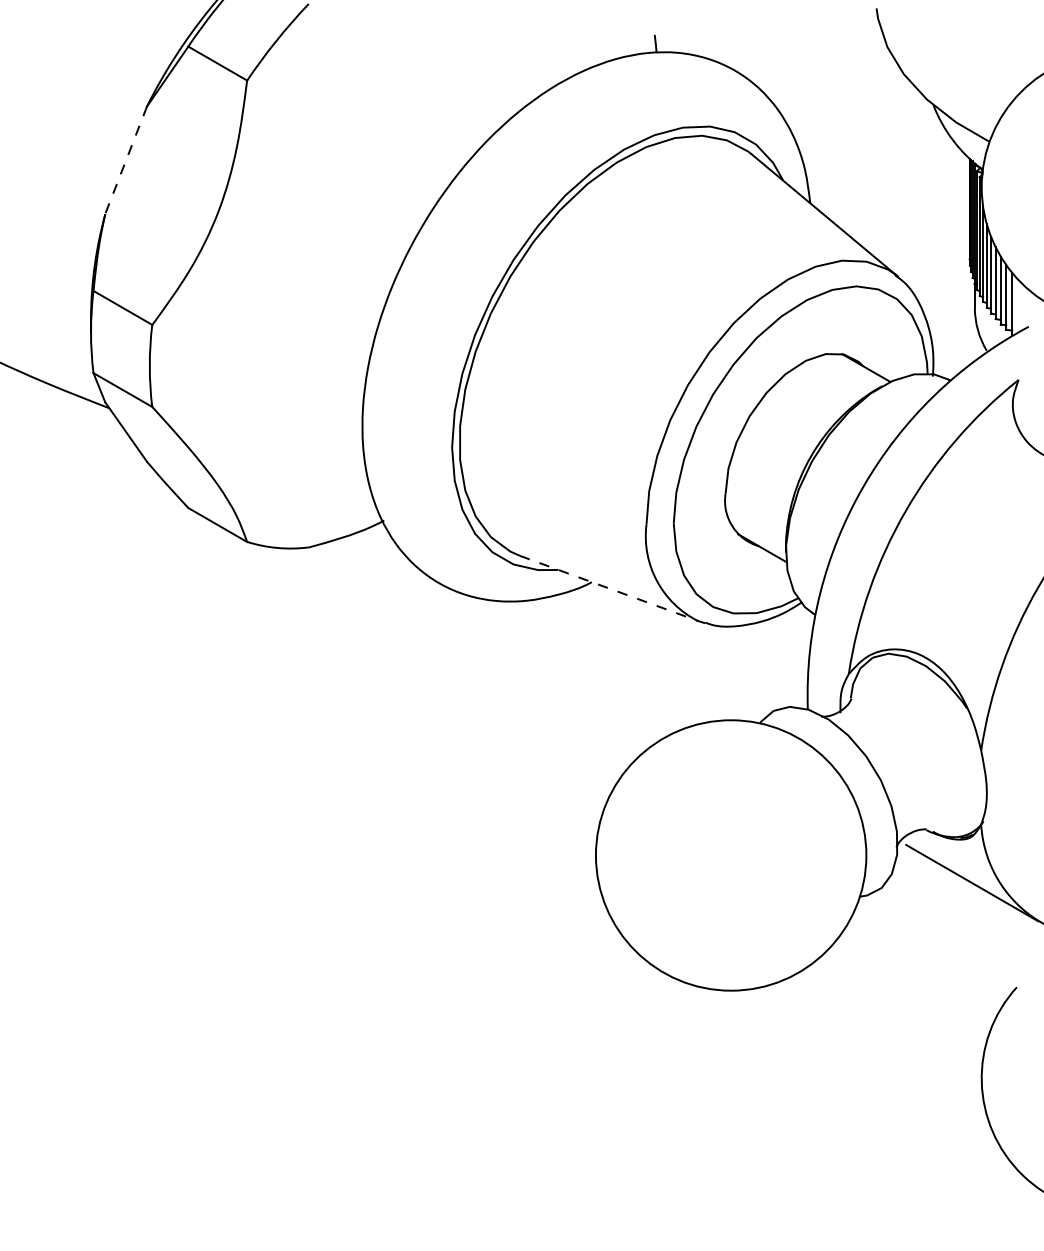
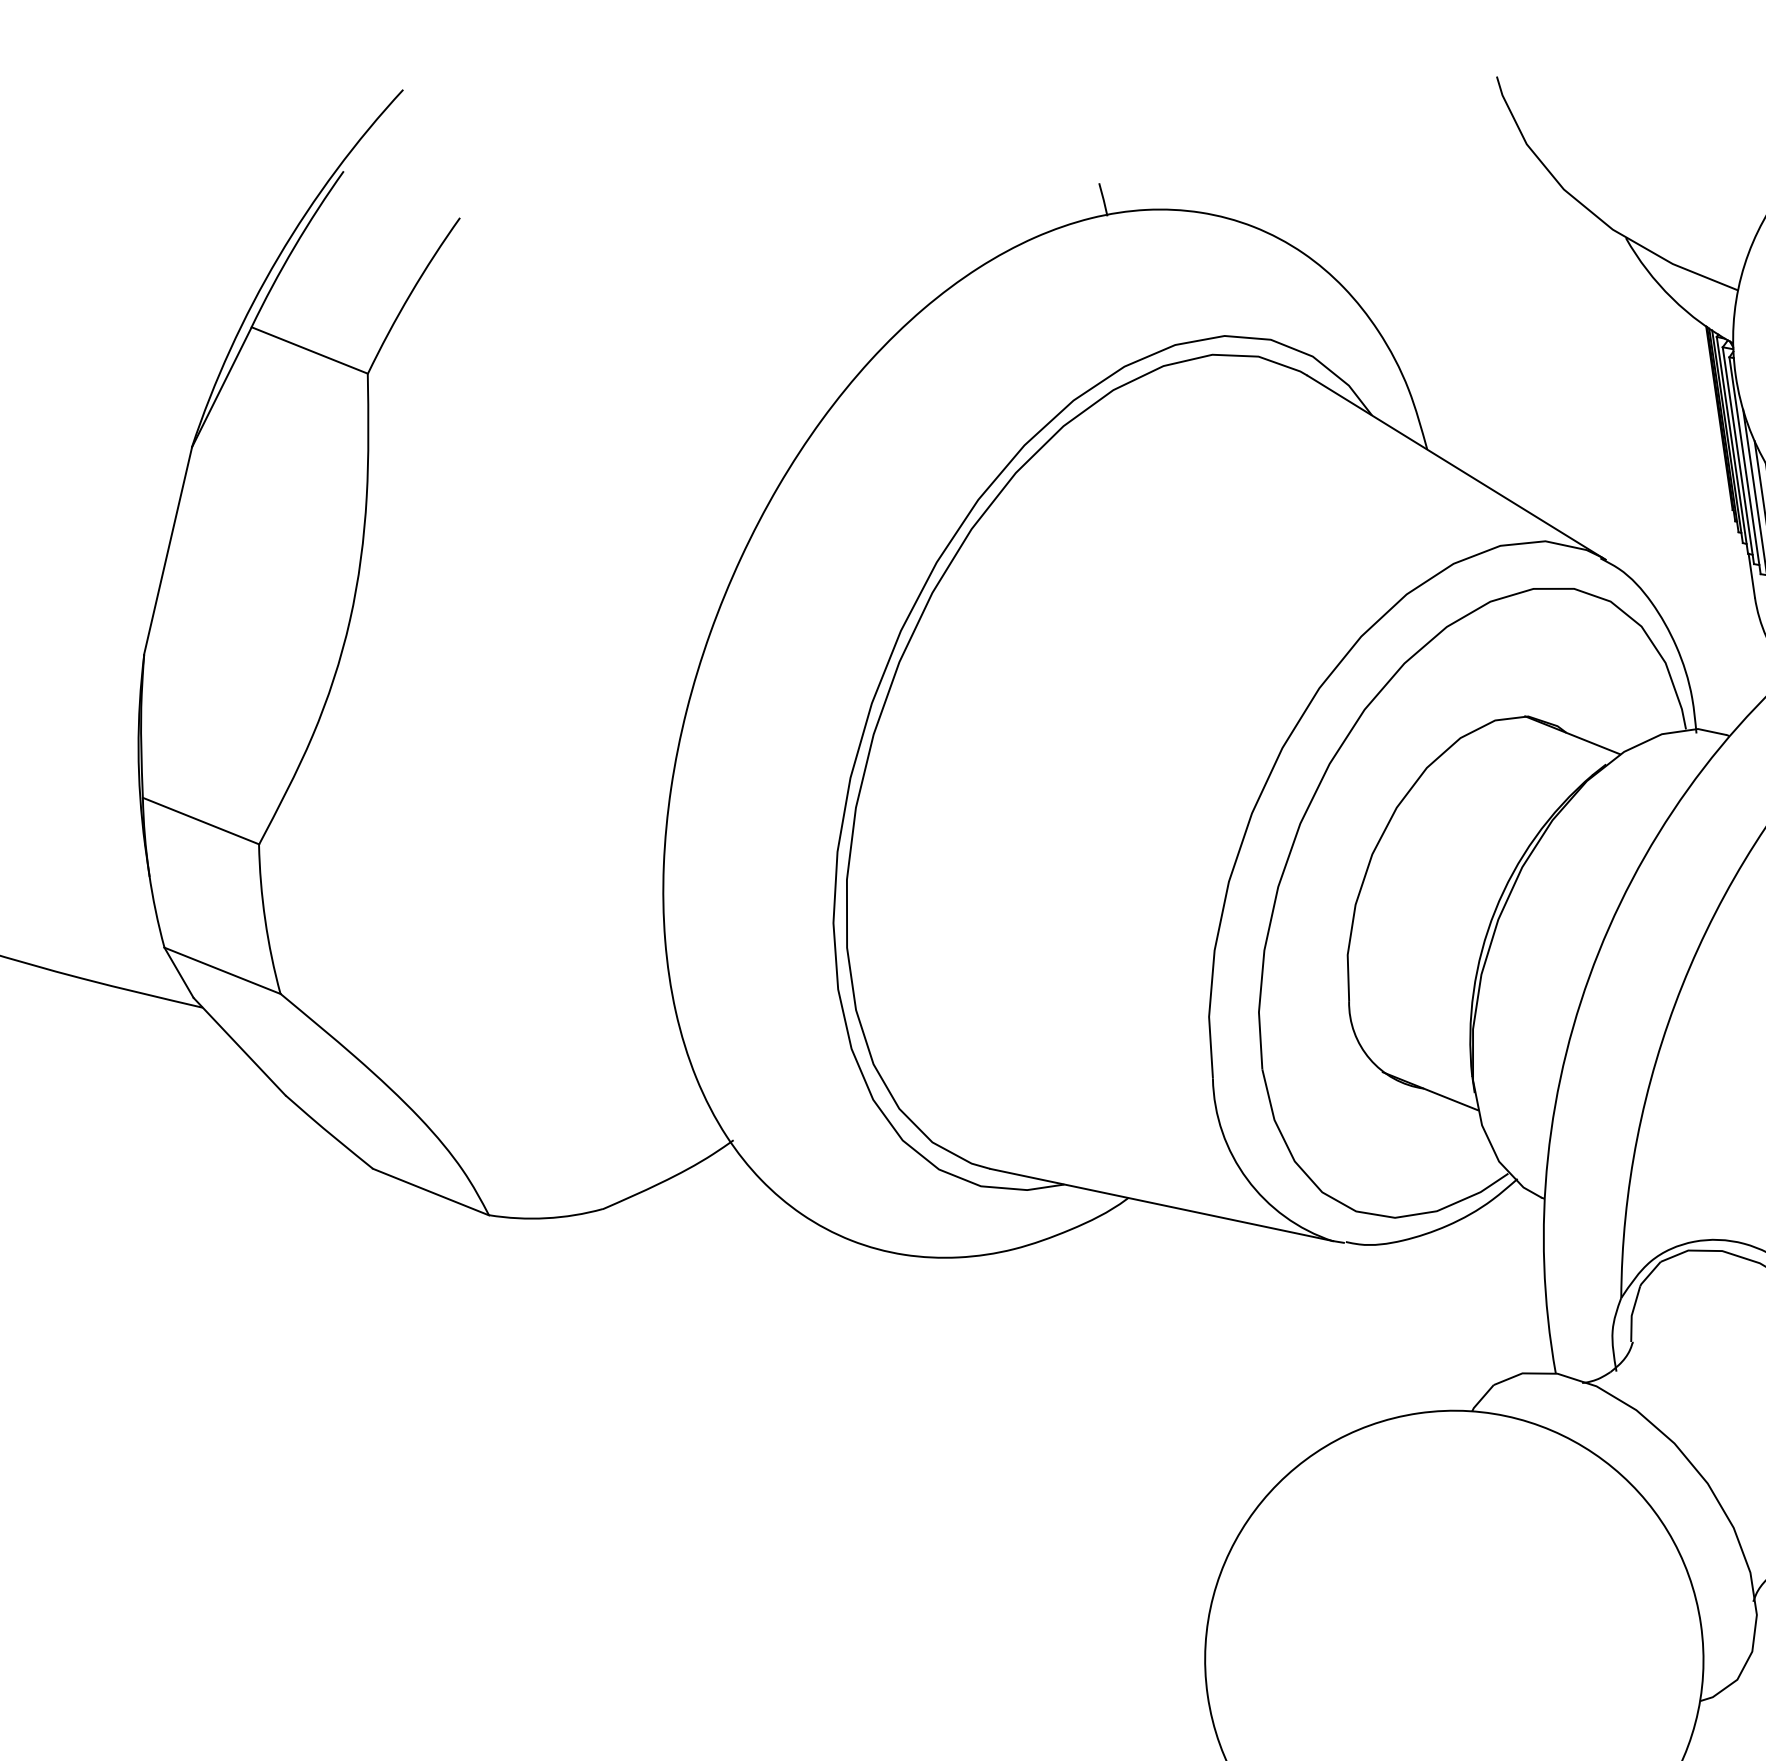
line: (126, 160) -> (168, 551), dashed -> solid
line: (609, 588) -> (1162, 1204), dashed -> solid

